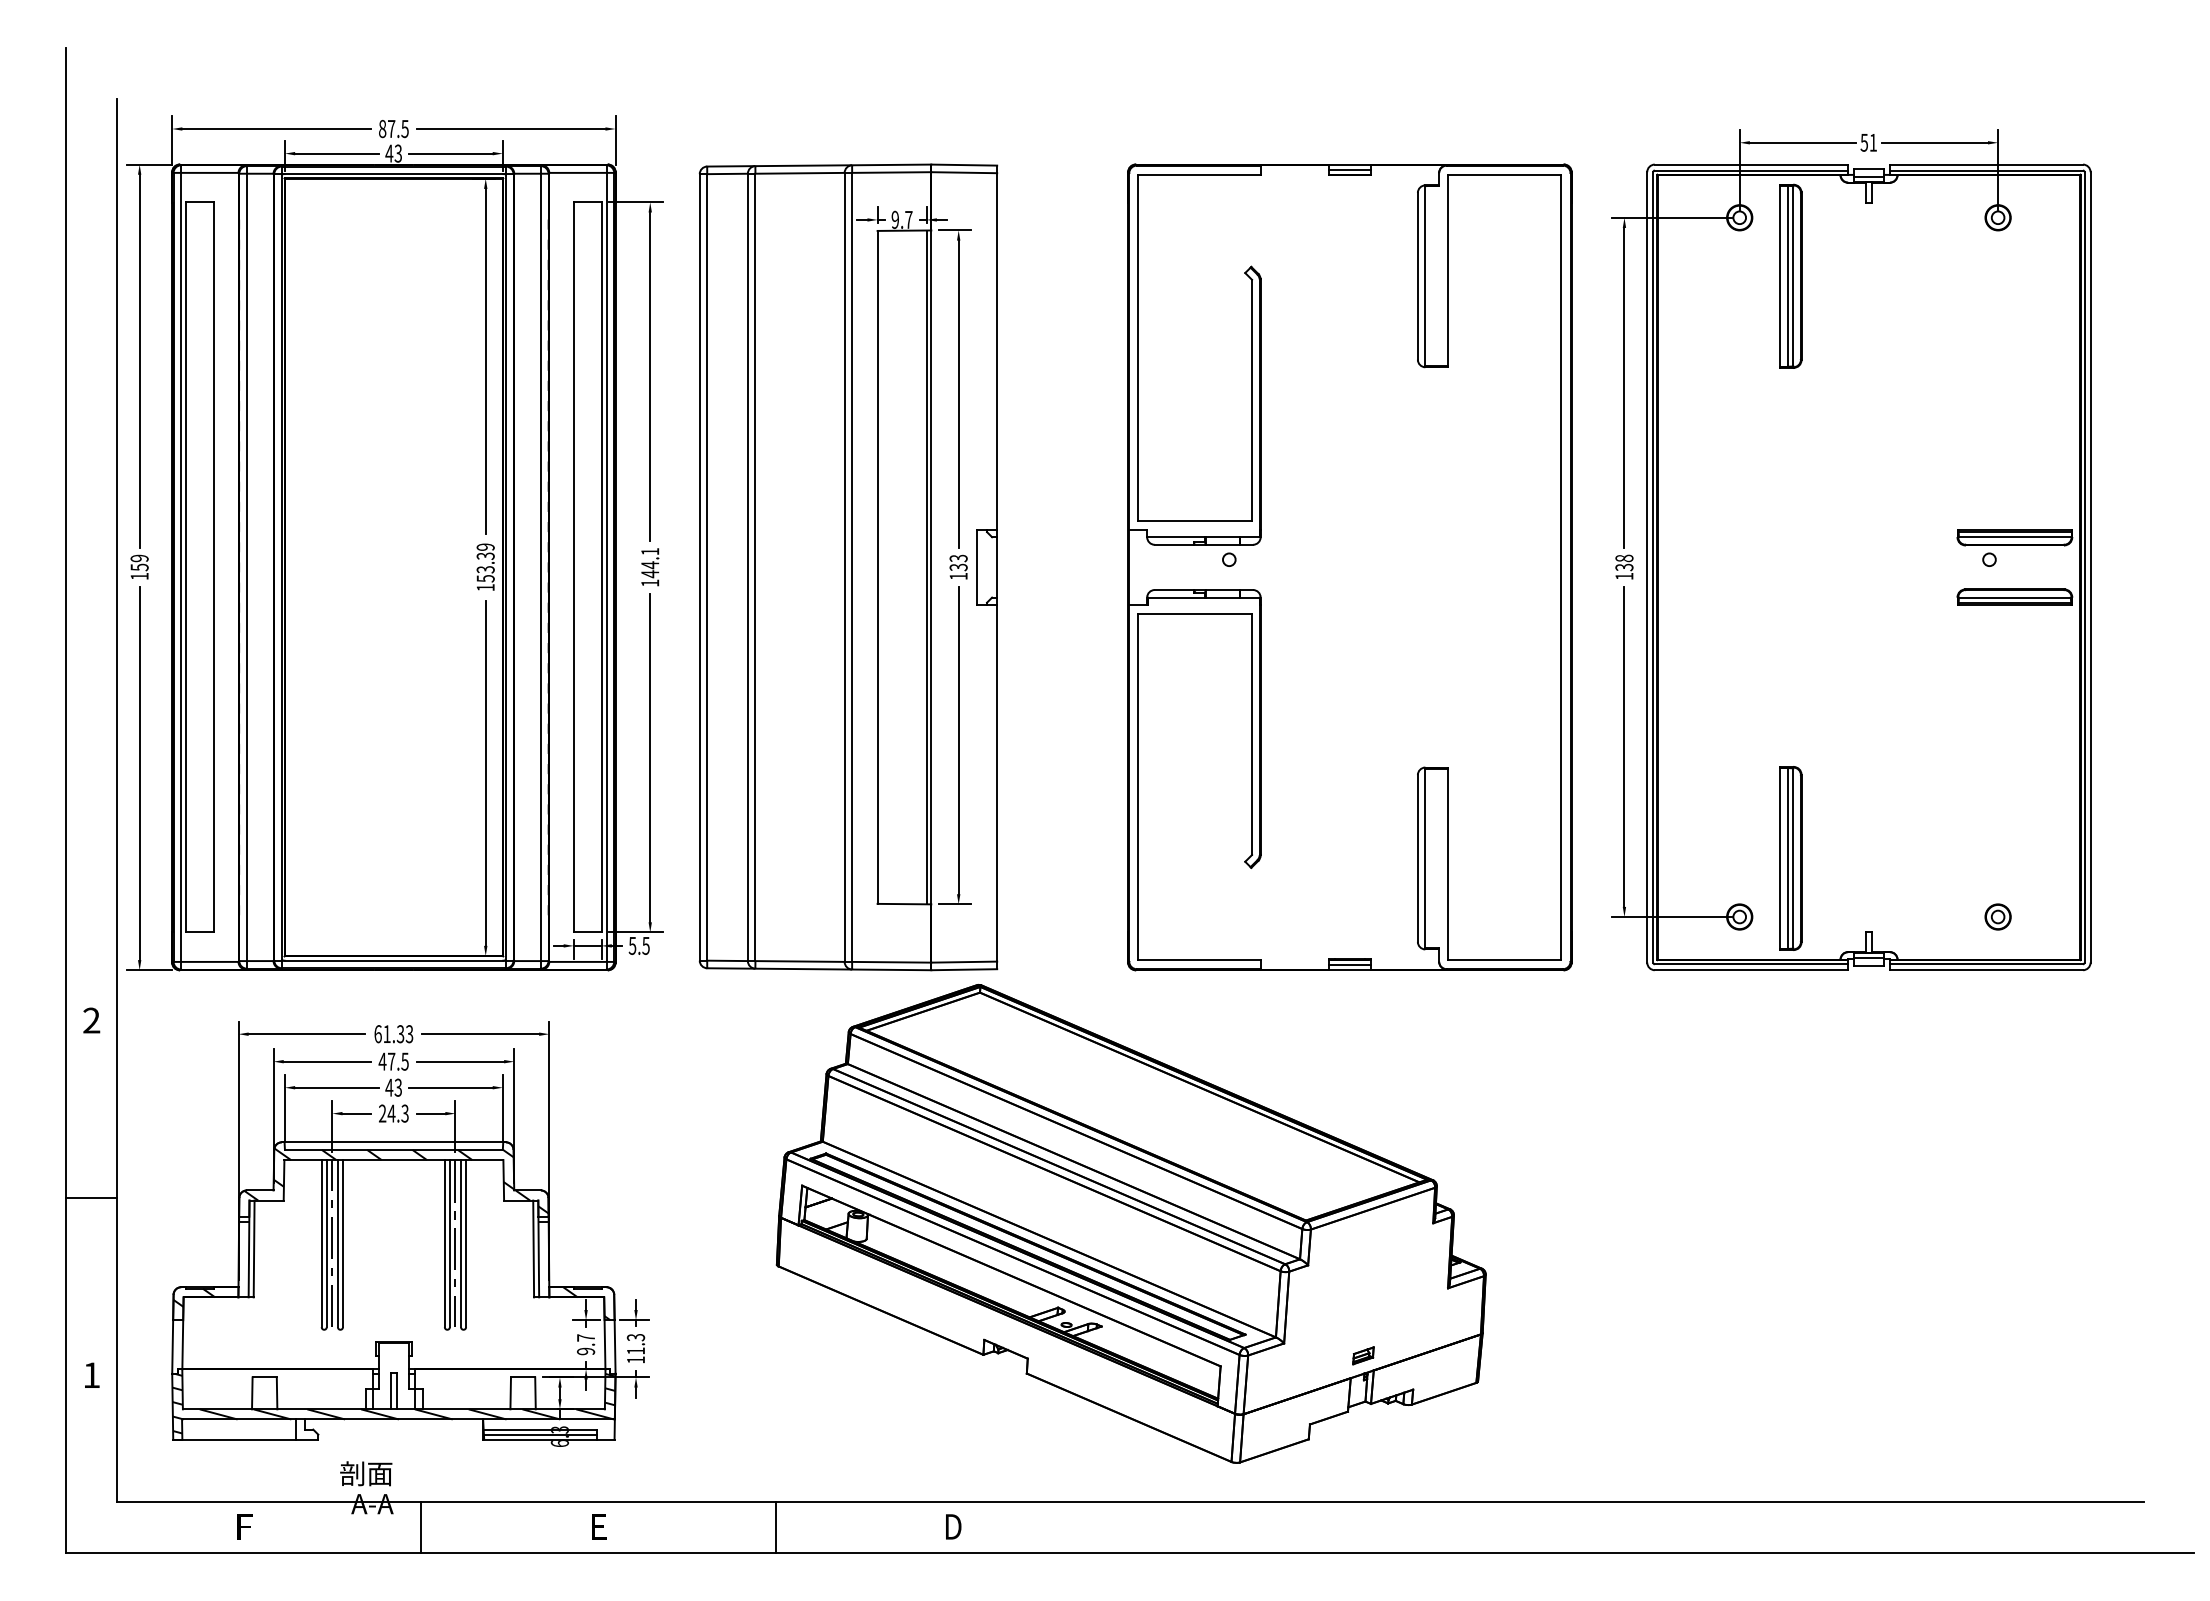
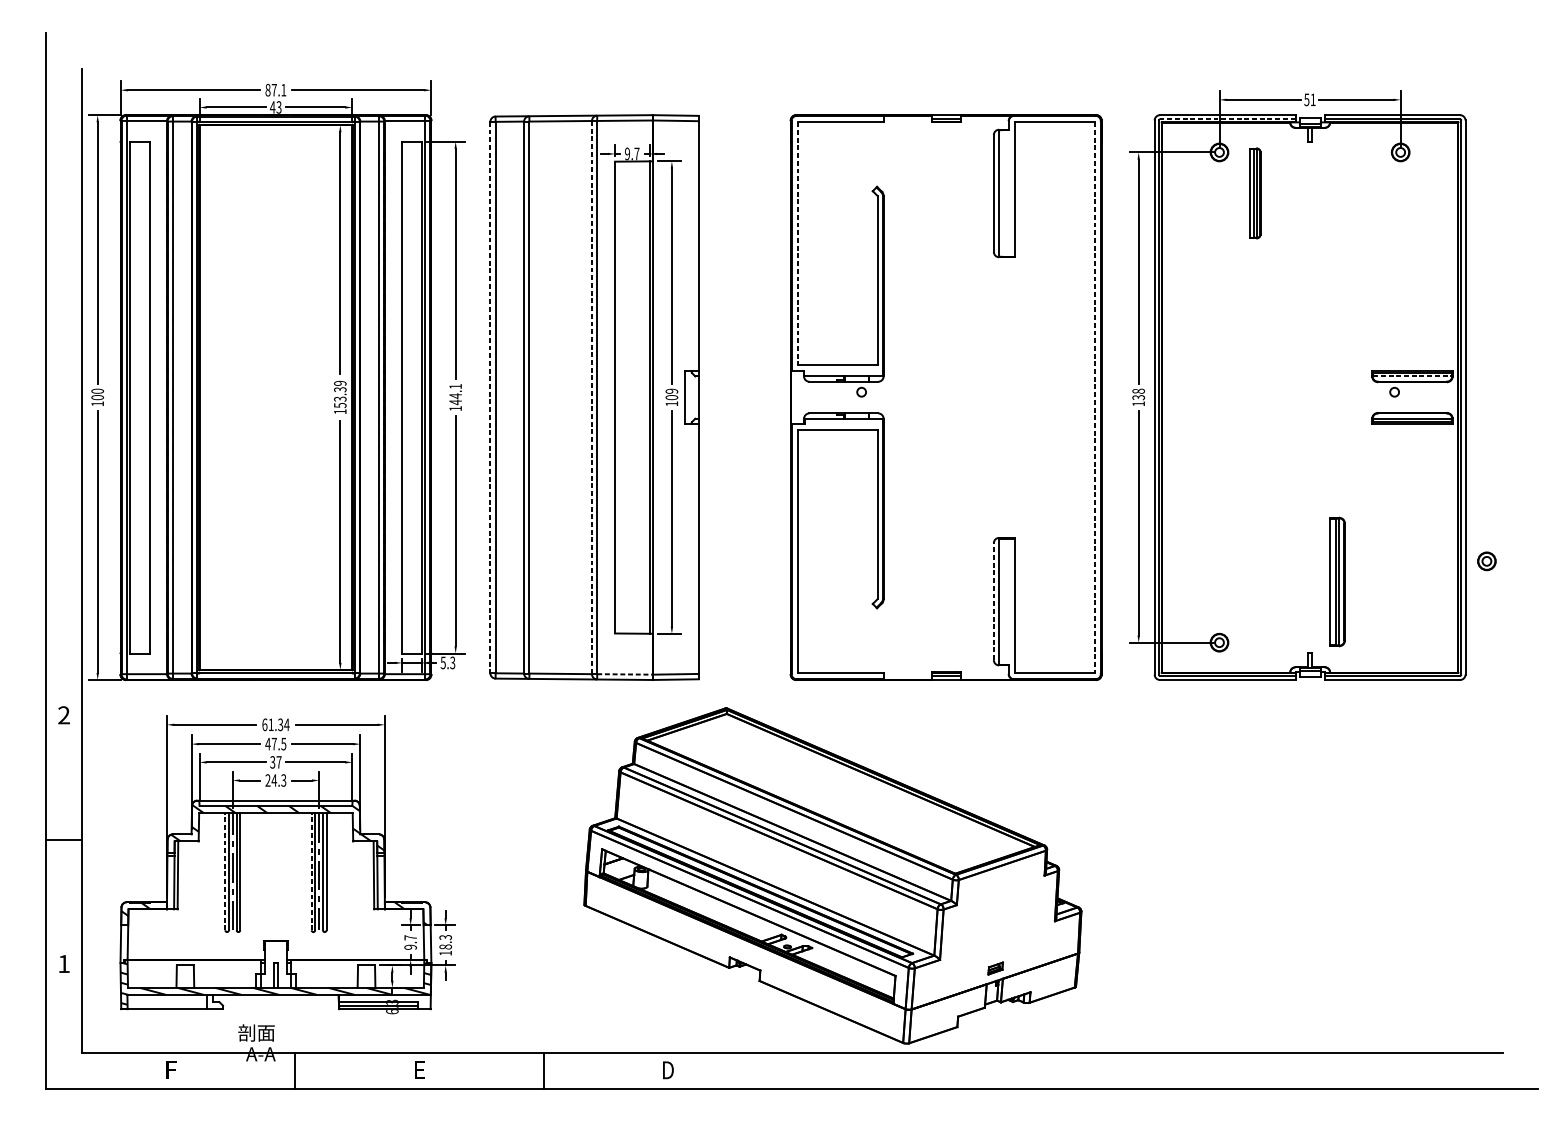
text: (404, 129) -> (283, 90), 87.5 -> 87.1
line: (1751, 170) -> (1227, 119), solid -> dashed
part: (1790, 275) -> (1255, 192), size x0.7
line: (1138, 348) -> (797, 244), solid -> dashed
line: (2015, 537) -> (1412, 376), solid -> dashed
text: (139, 562) -> (97, 394), 159 -> 100
text: (958, 562) -> (671, 394), 133 -> 109
line: (699, 567) -> (490, 397), solid -> dashed
line: (844, 567) -> (591, 397), solid -> dashed
line: (1561, 567) -> (1094, 397), solid -> dashed
line: (1417, 858) -> (993, 601), solid -> dashed
part: (1790, 858) -> (1337, 582), moved
part: (1997, 916) -> (1486, 561), moved
text: (645, 945) -> (452, 662), 5.5 -> 5.3
line: (891, 962) -> (624, 674), solid -> dashed
text: (409, 1034) -> (286, 725), 61.33 -> 61.34
text: (393, 1087) -> (275, 762), 43 -> 37
part: (1130, 1223) -> (832, 875), moved
line: (321, 1243) -> (225, 871), solid -> dashed
line: (444, 1243) -> (311, 871), solid -> dashed
text: (636, 1350) -> (446, 946), 11.3 -> 18.3

